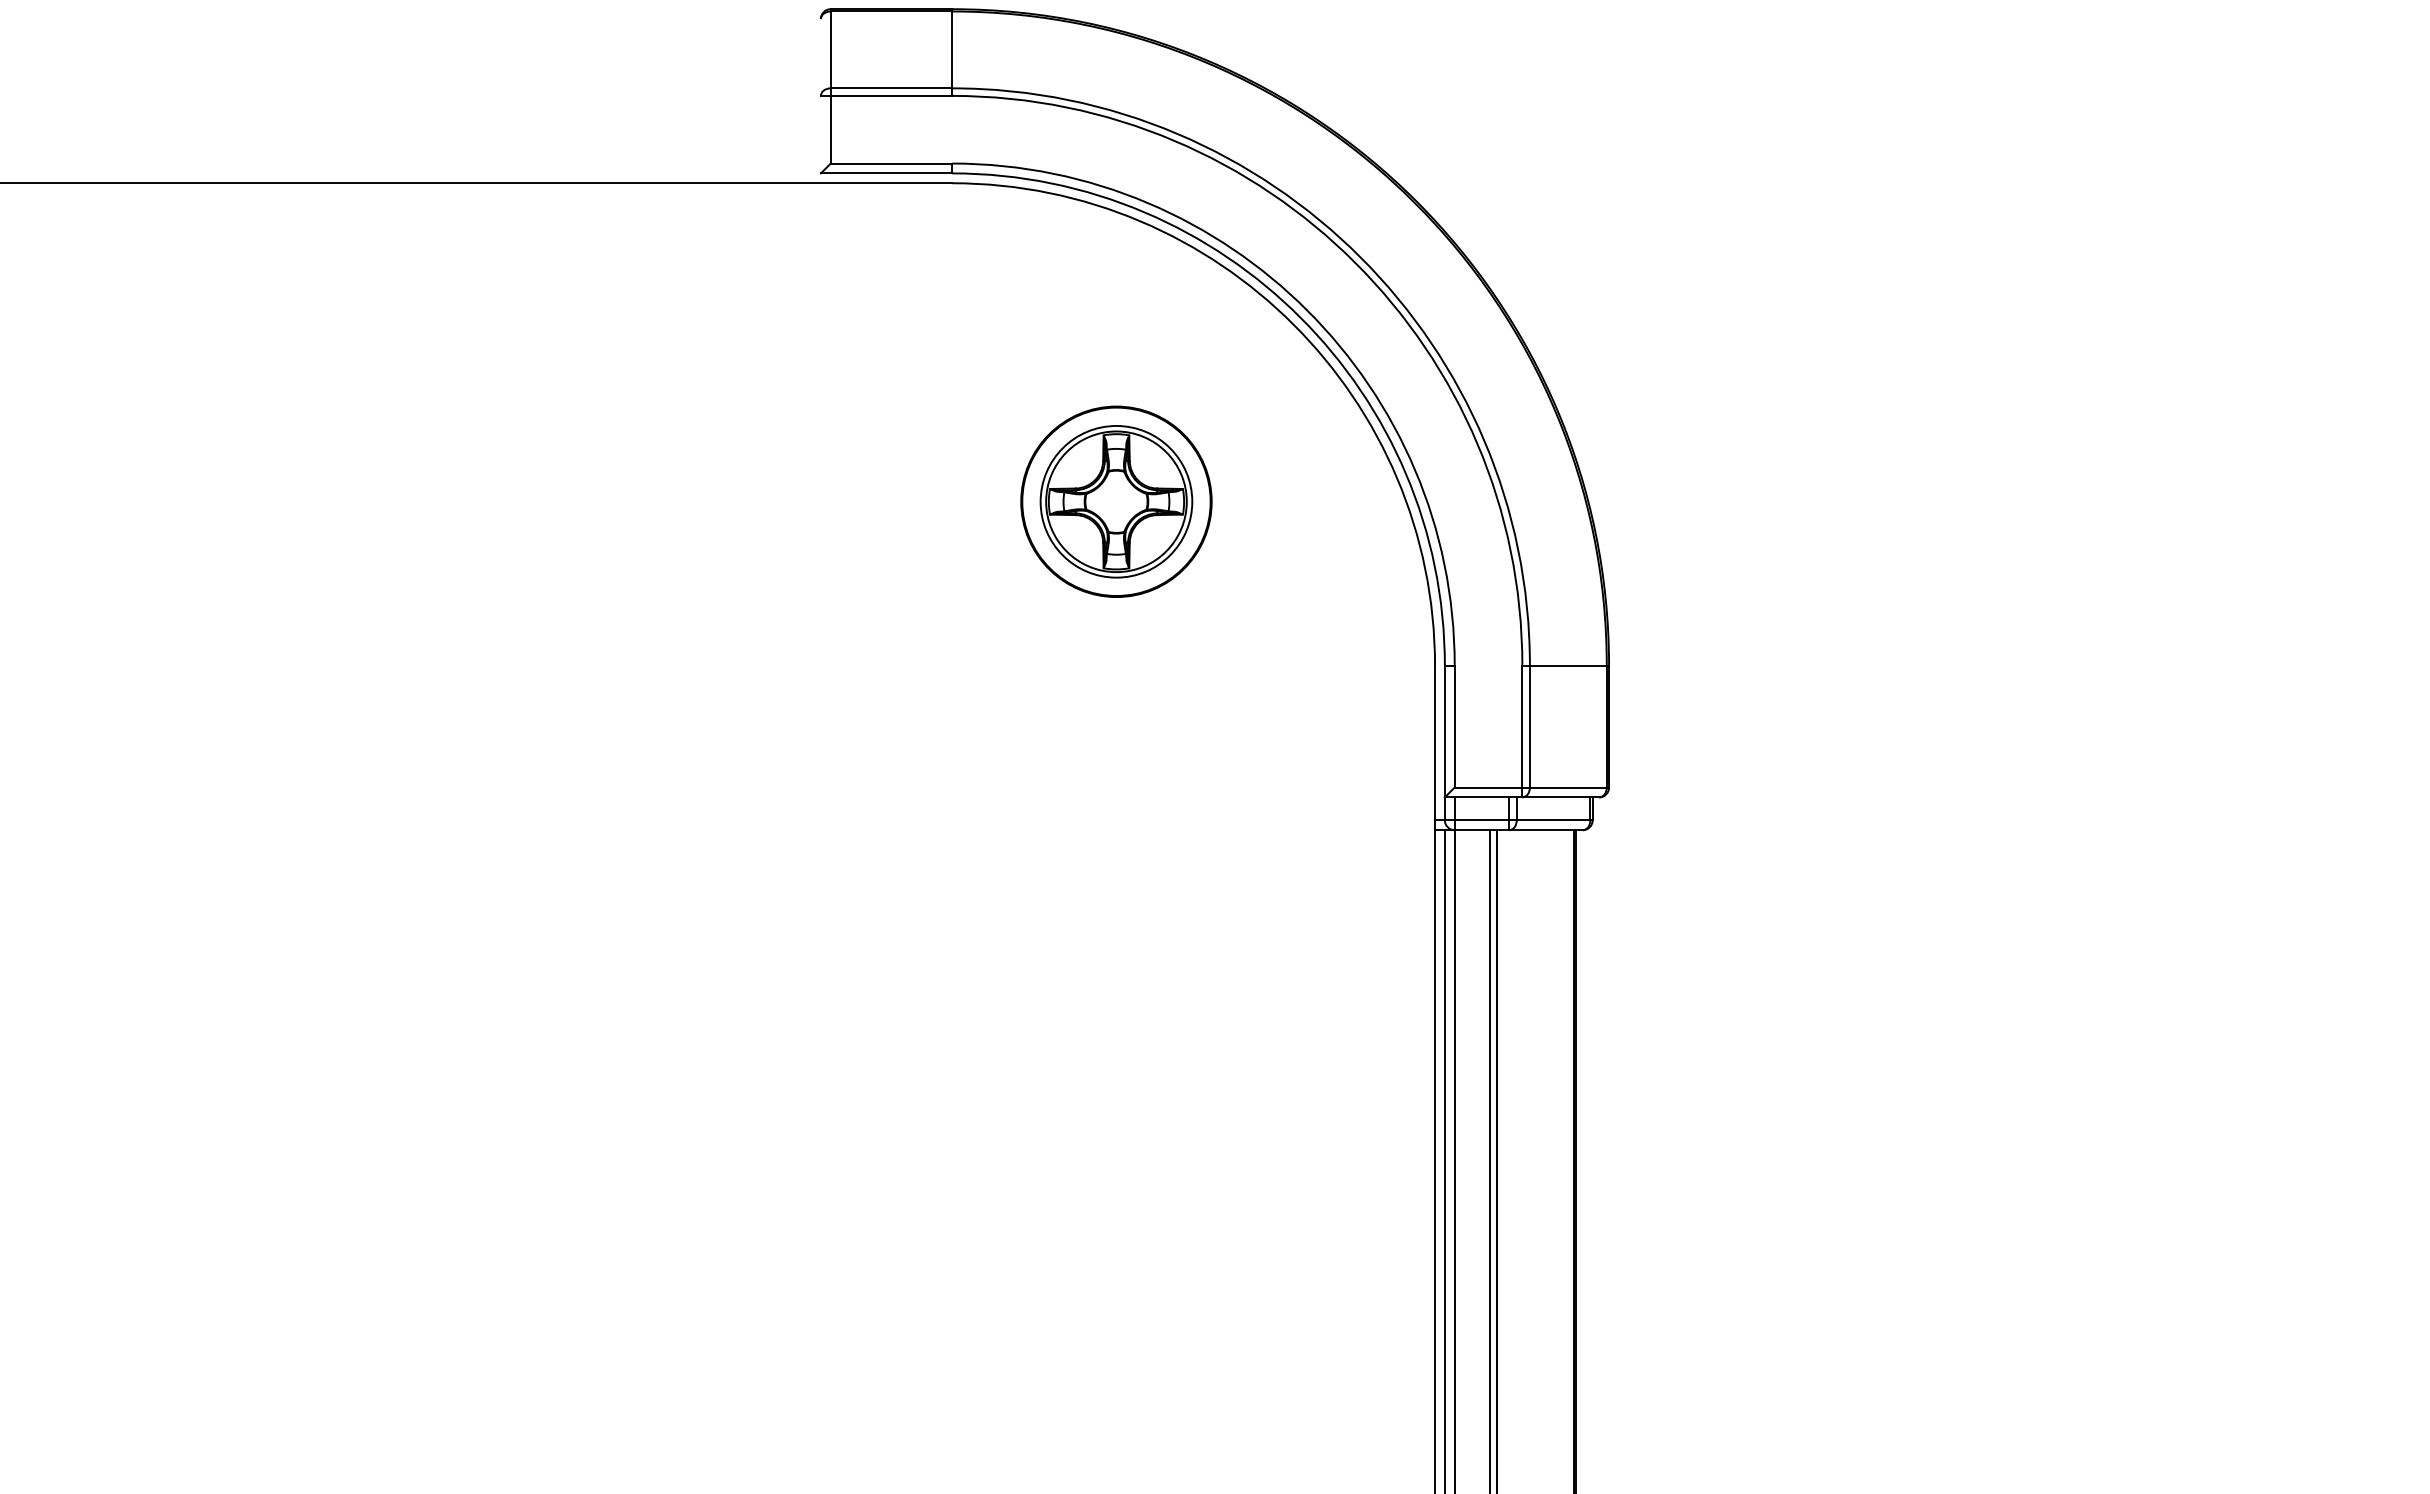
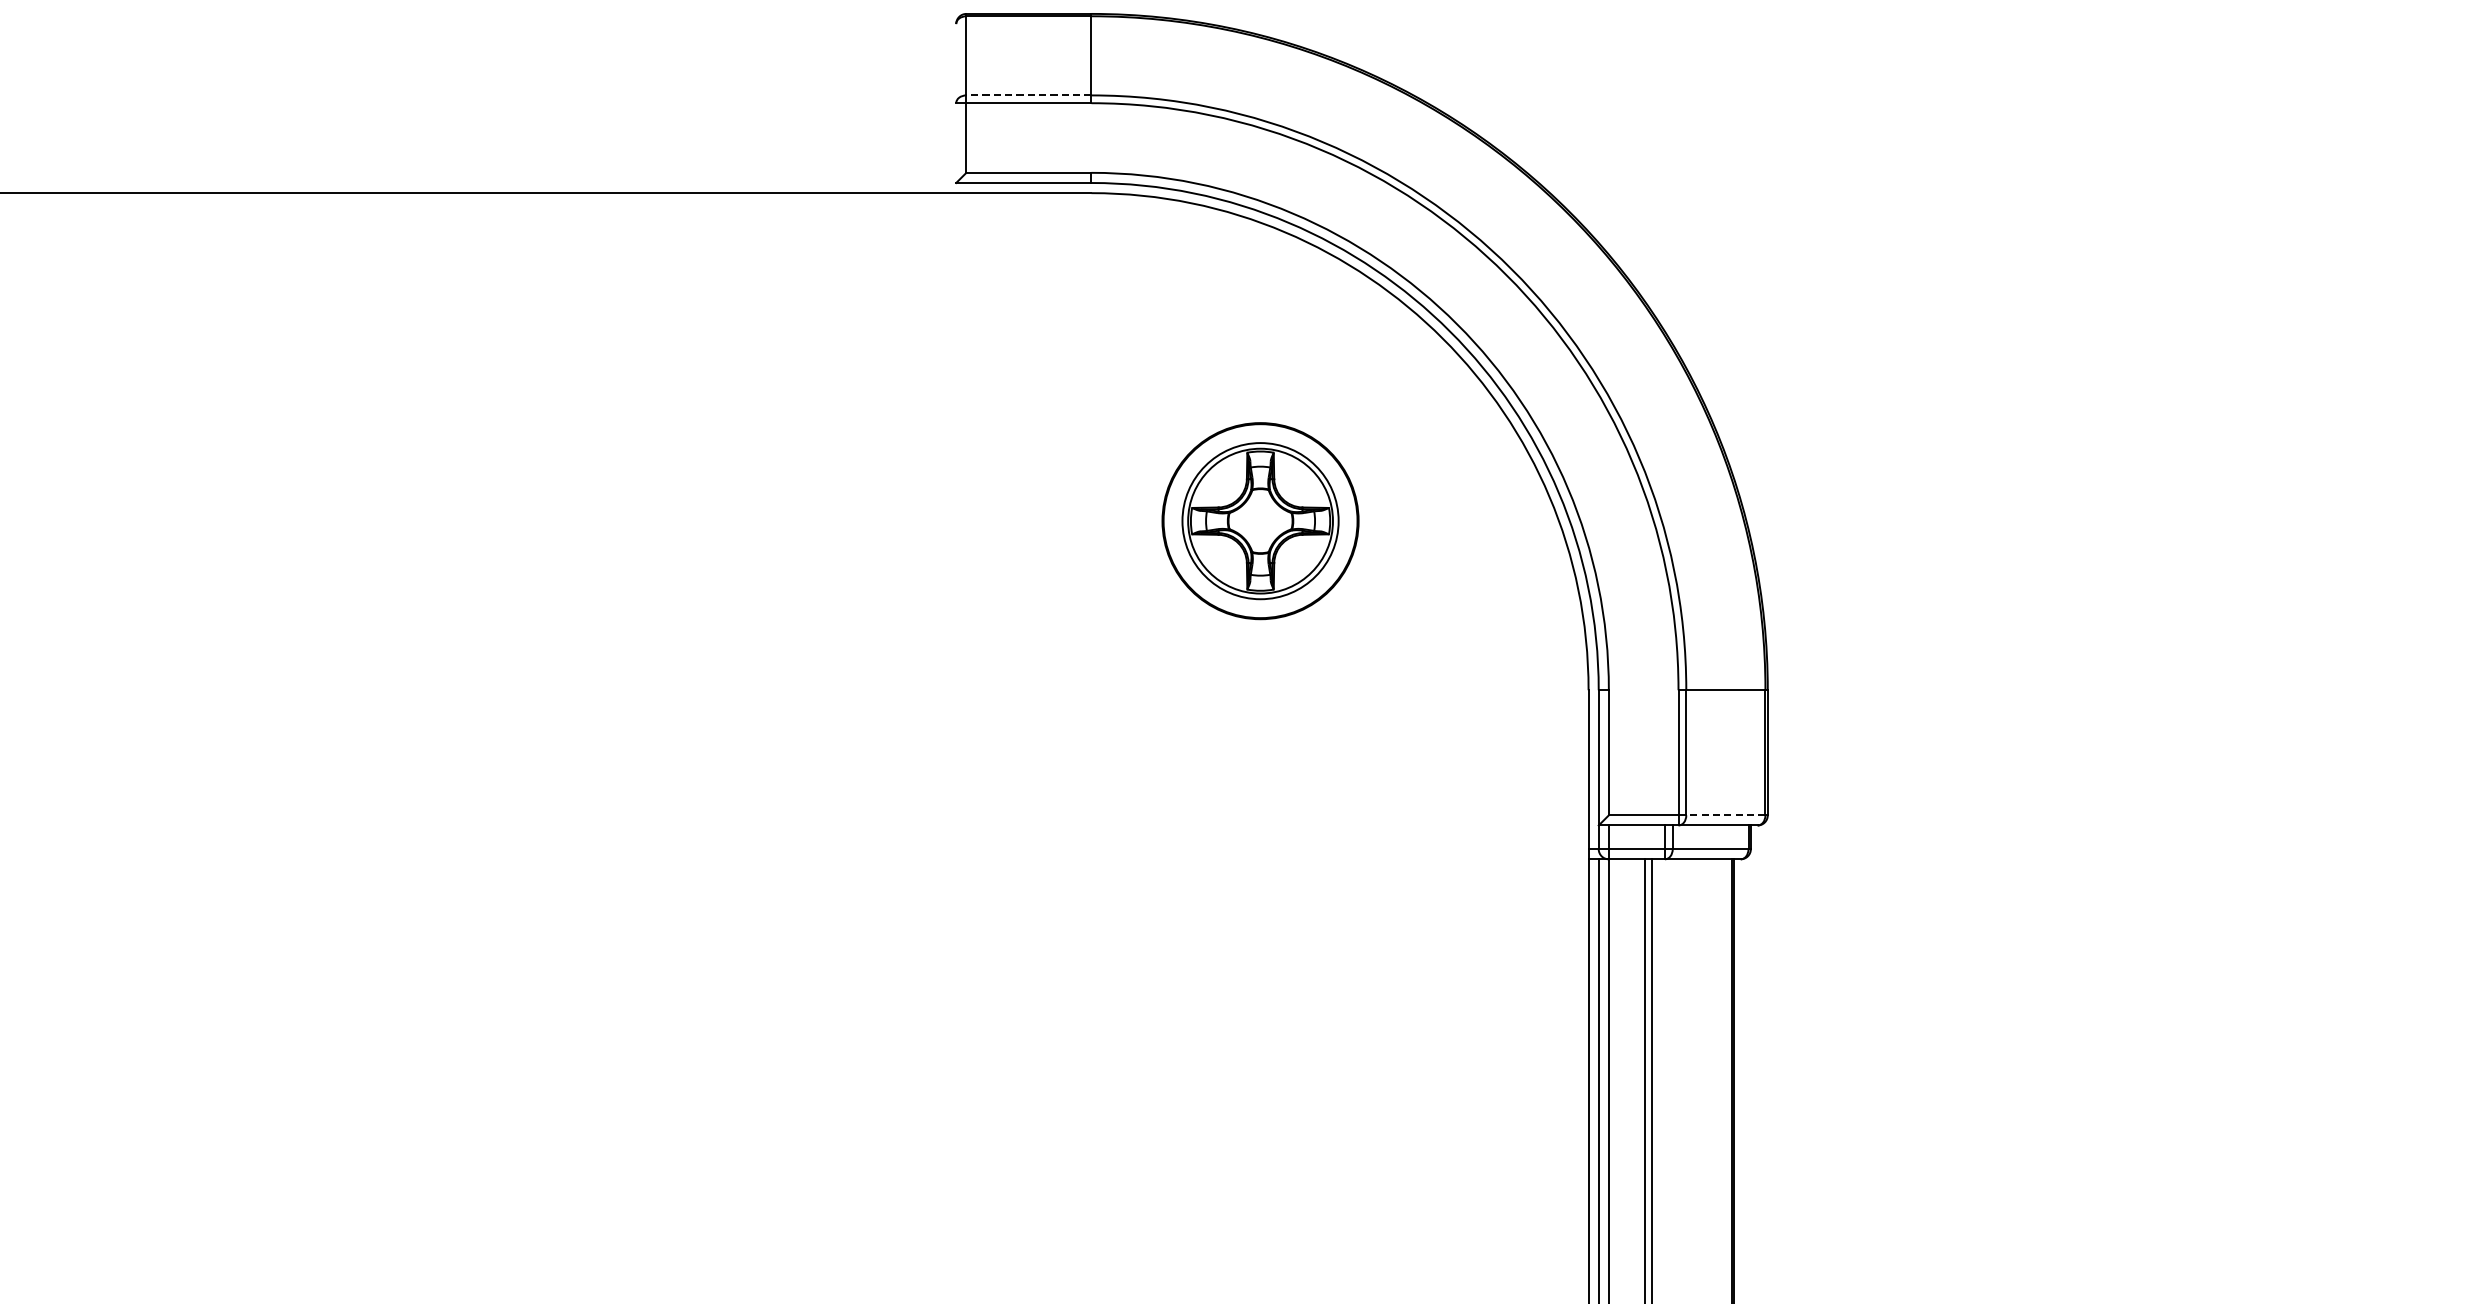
line: (891, 88) -> (1028, 95), solid -> dashed
line: (1567, 787) -> (1724, 815), solid -> dashed

